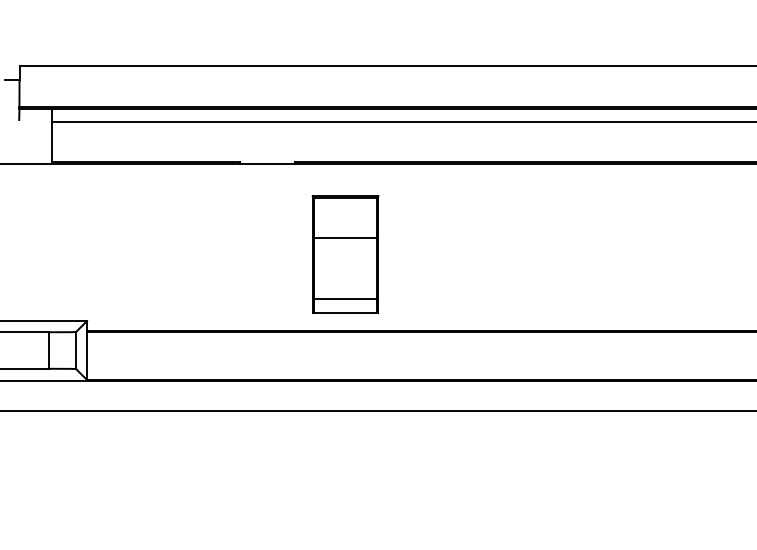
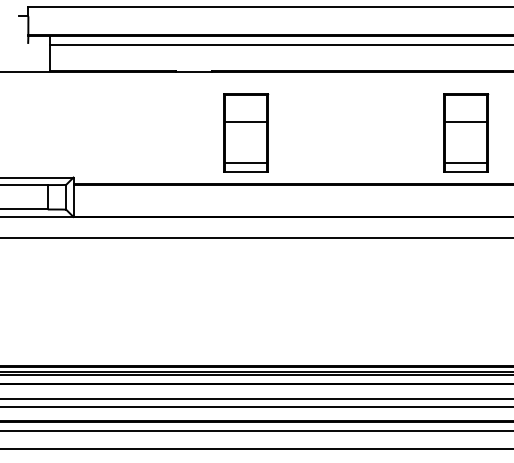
part: (675, 253) -> (466, 132), added

